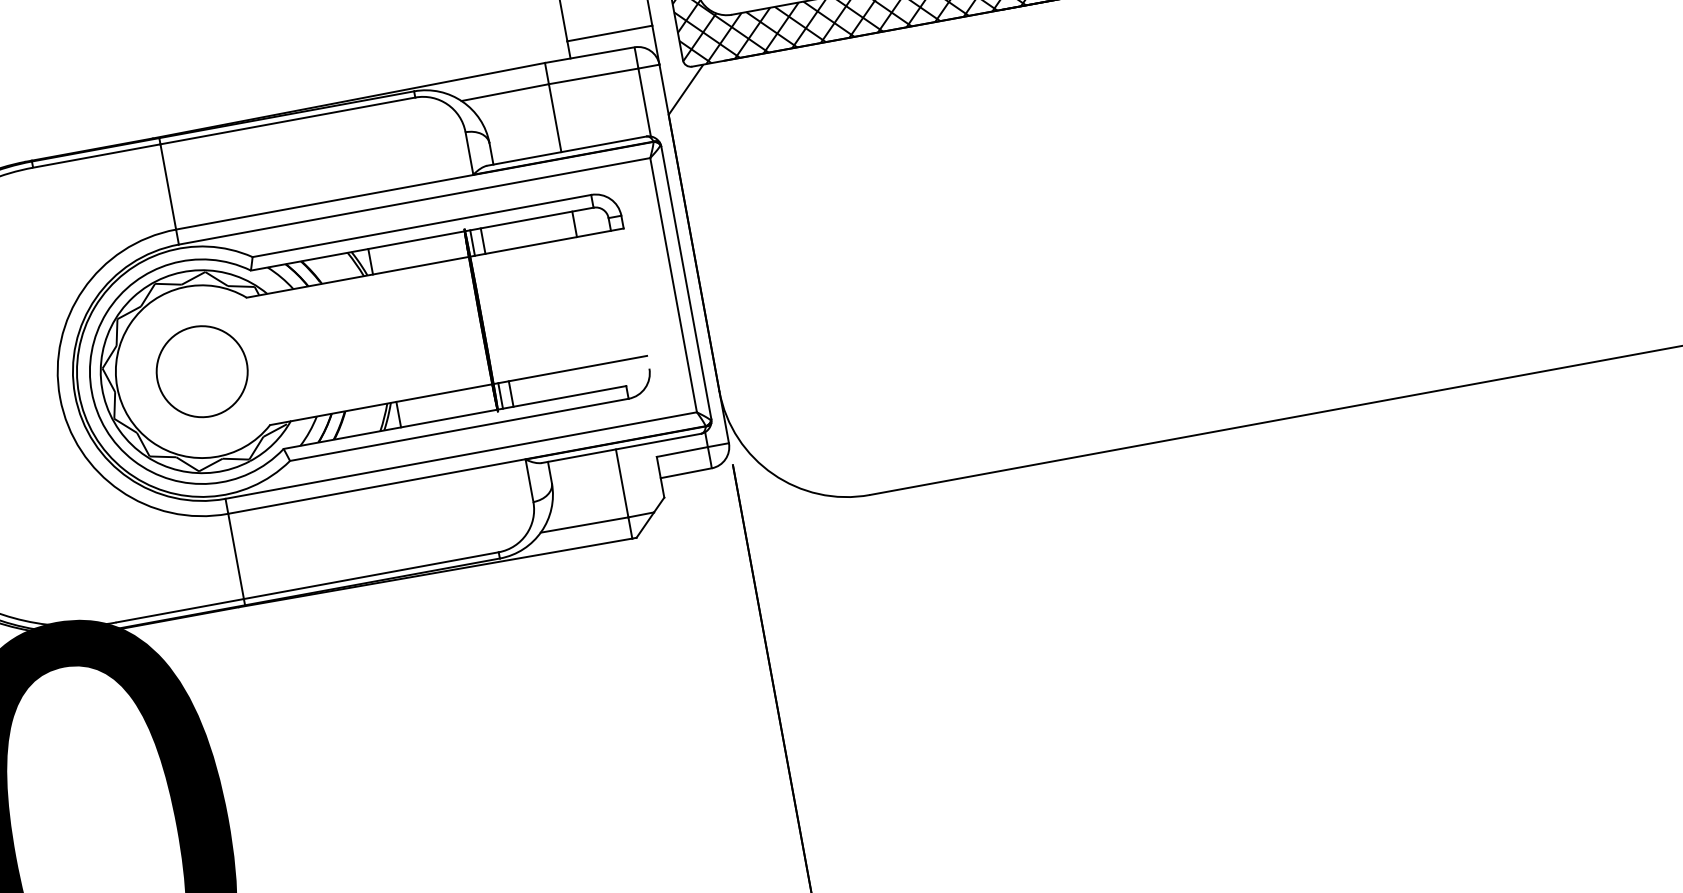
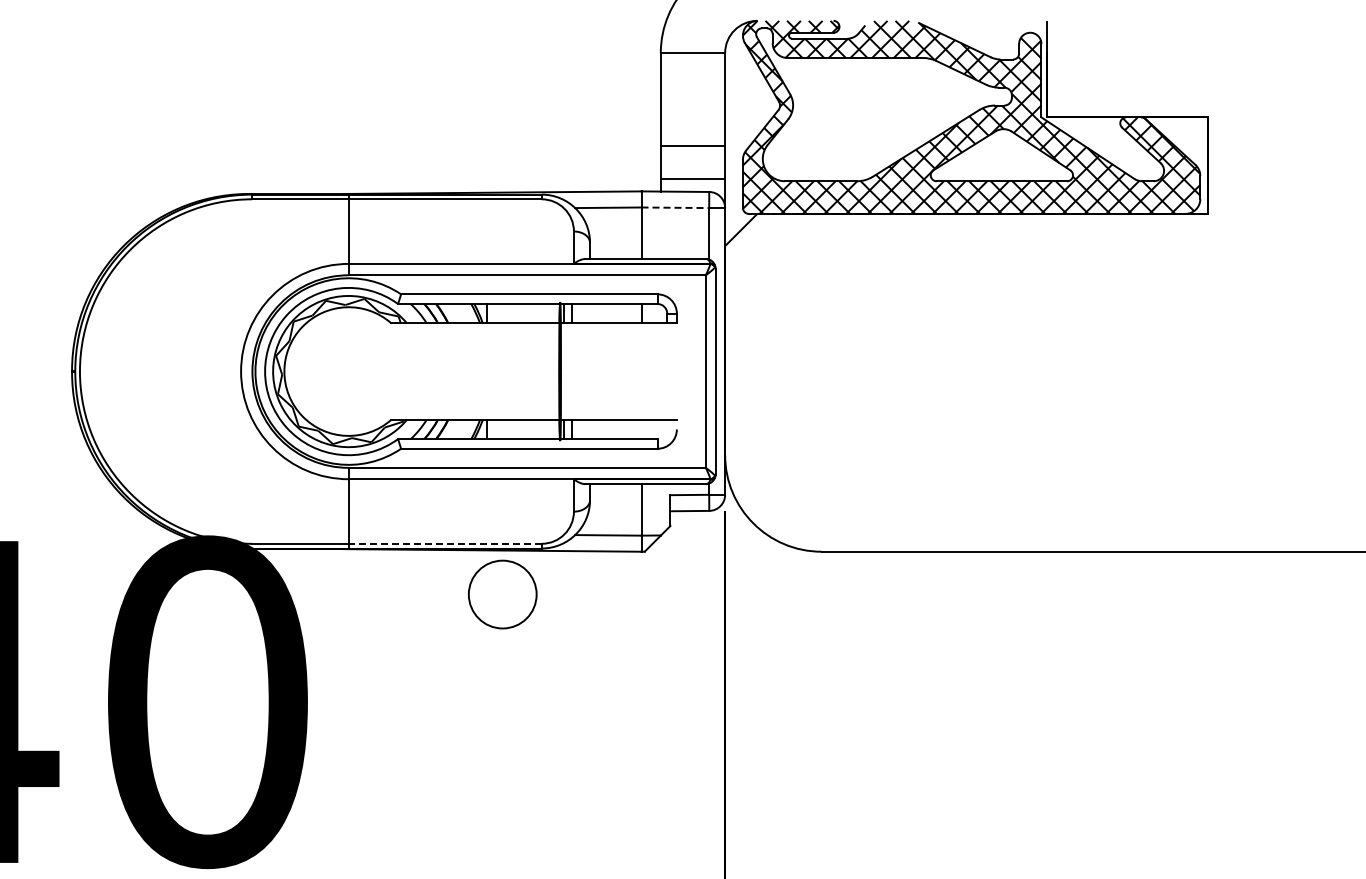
line: (593, 75) -> (675, 207), solid -> dashed
circle: (201, 371) -> (502, 594), moved
line: (371, 575) -> (445, 543), solid -> dashed

